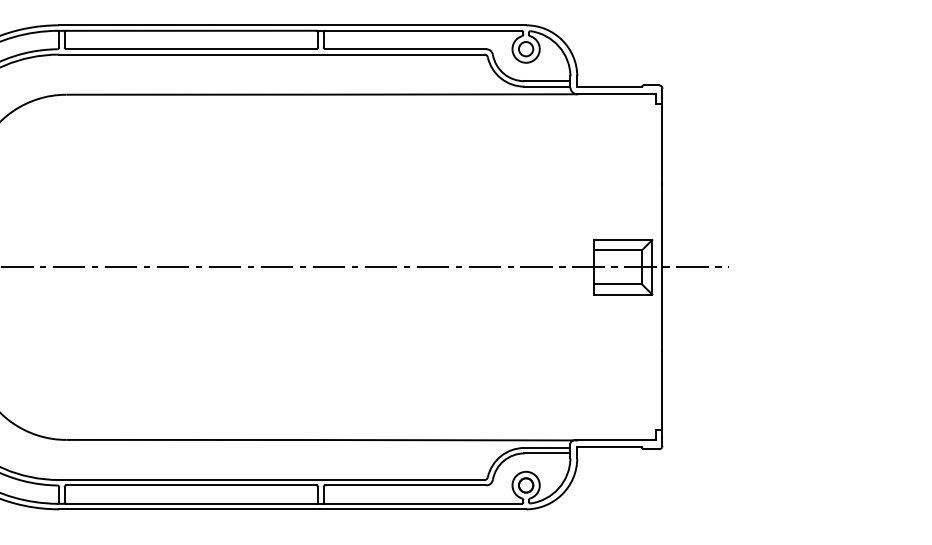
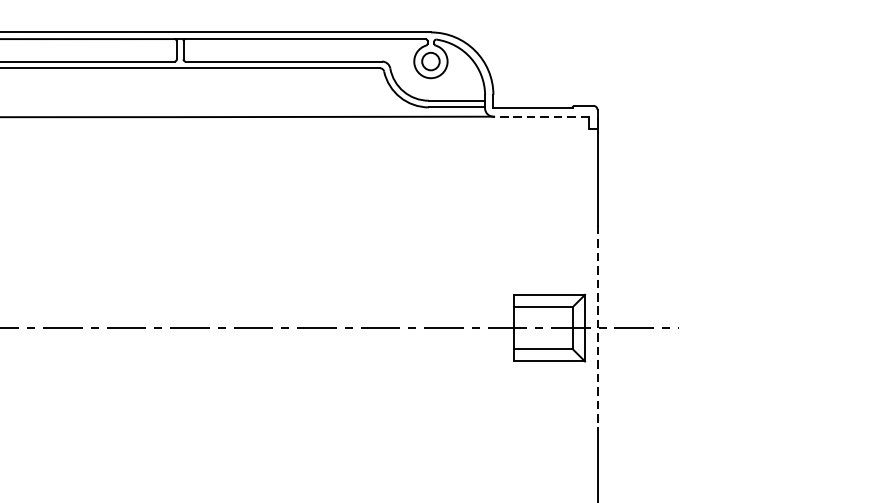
line: (615, 94) -> (540, 116), solid -> dashed
line: (662, 267) -> (597, 328), solid -> dashed

